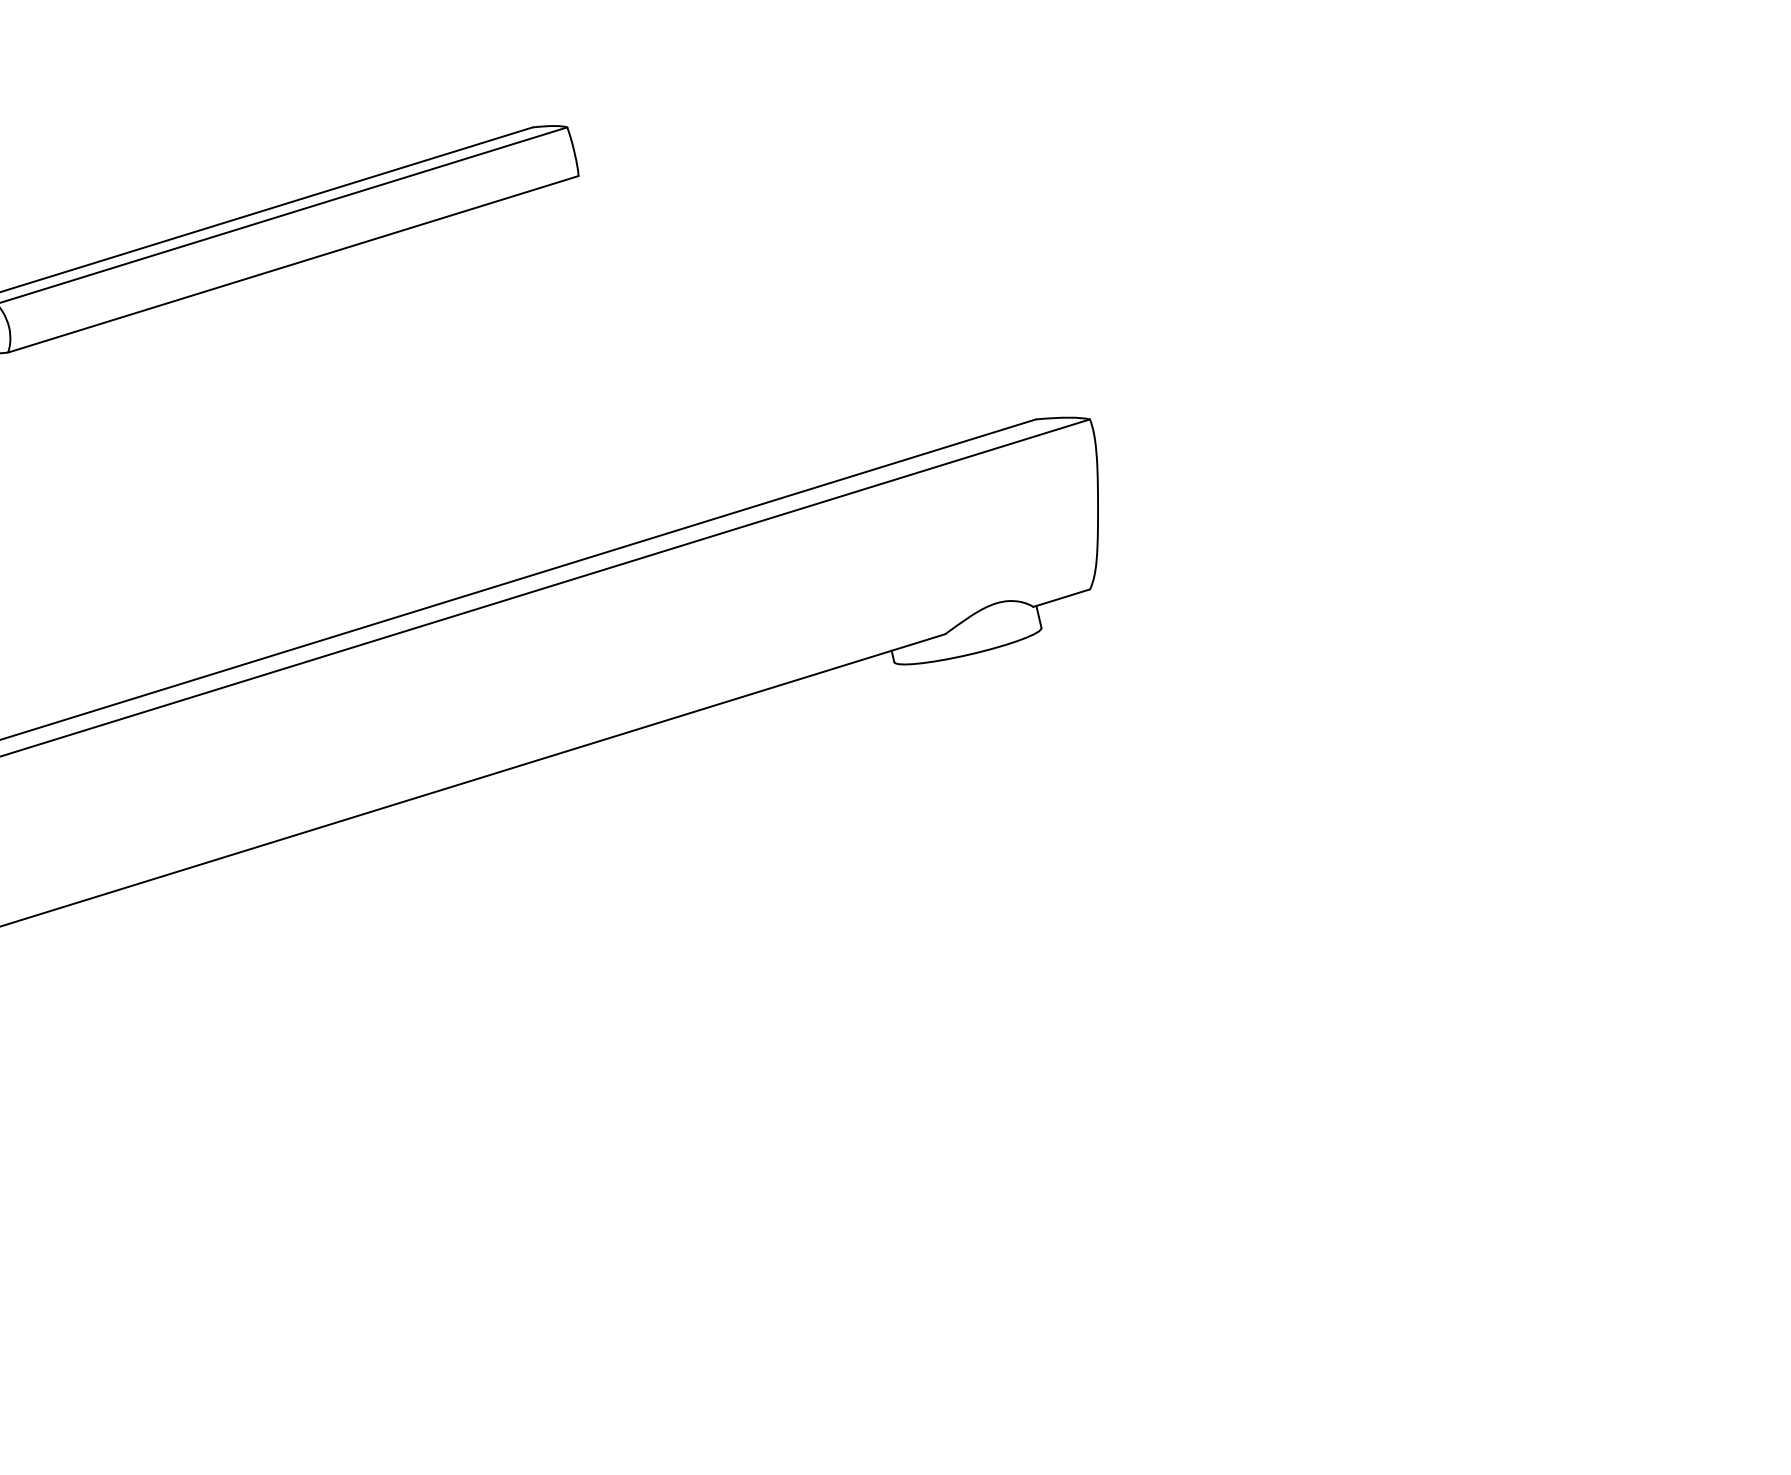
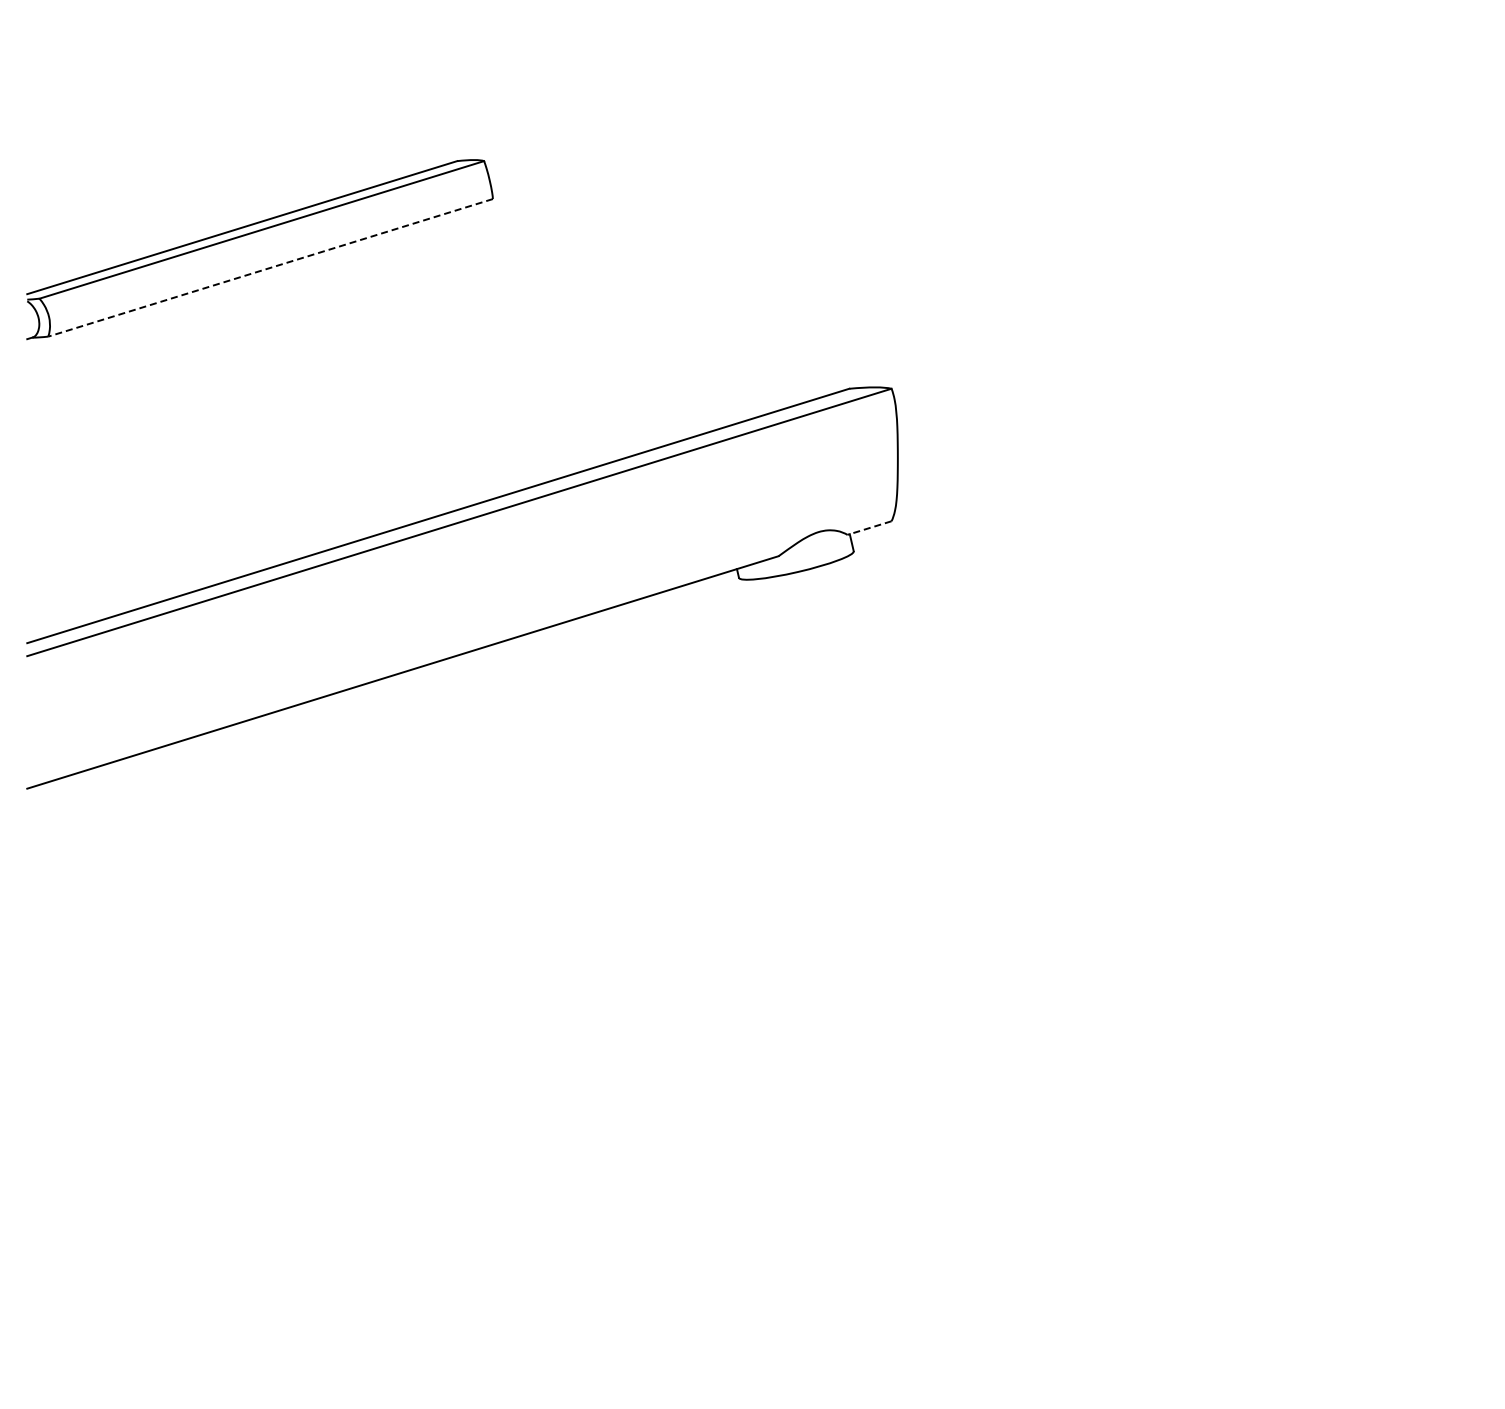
line: (293, 263) -> (270, 267), solid -> dashed
line: (1061, 598) -> (869, 528), solid -> dashed

